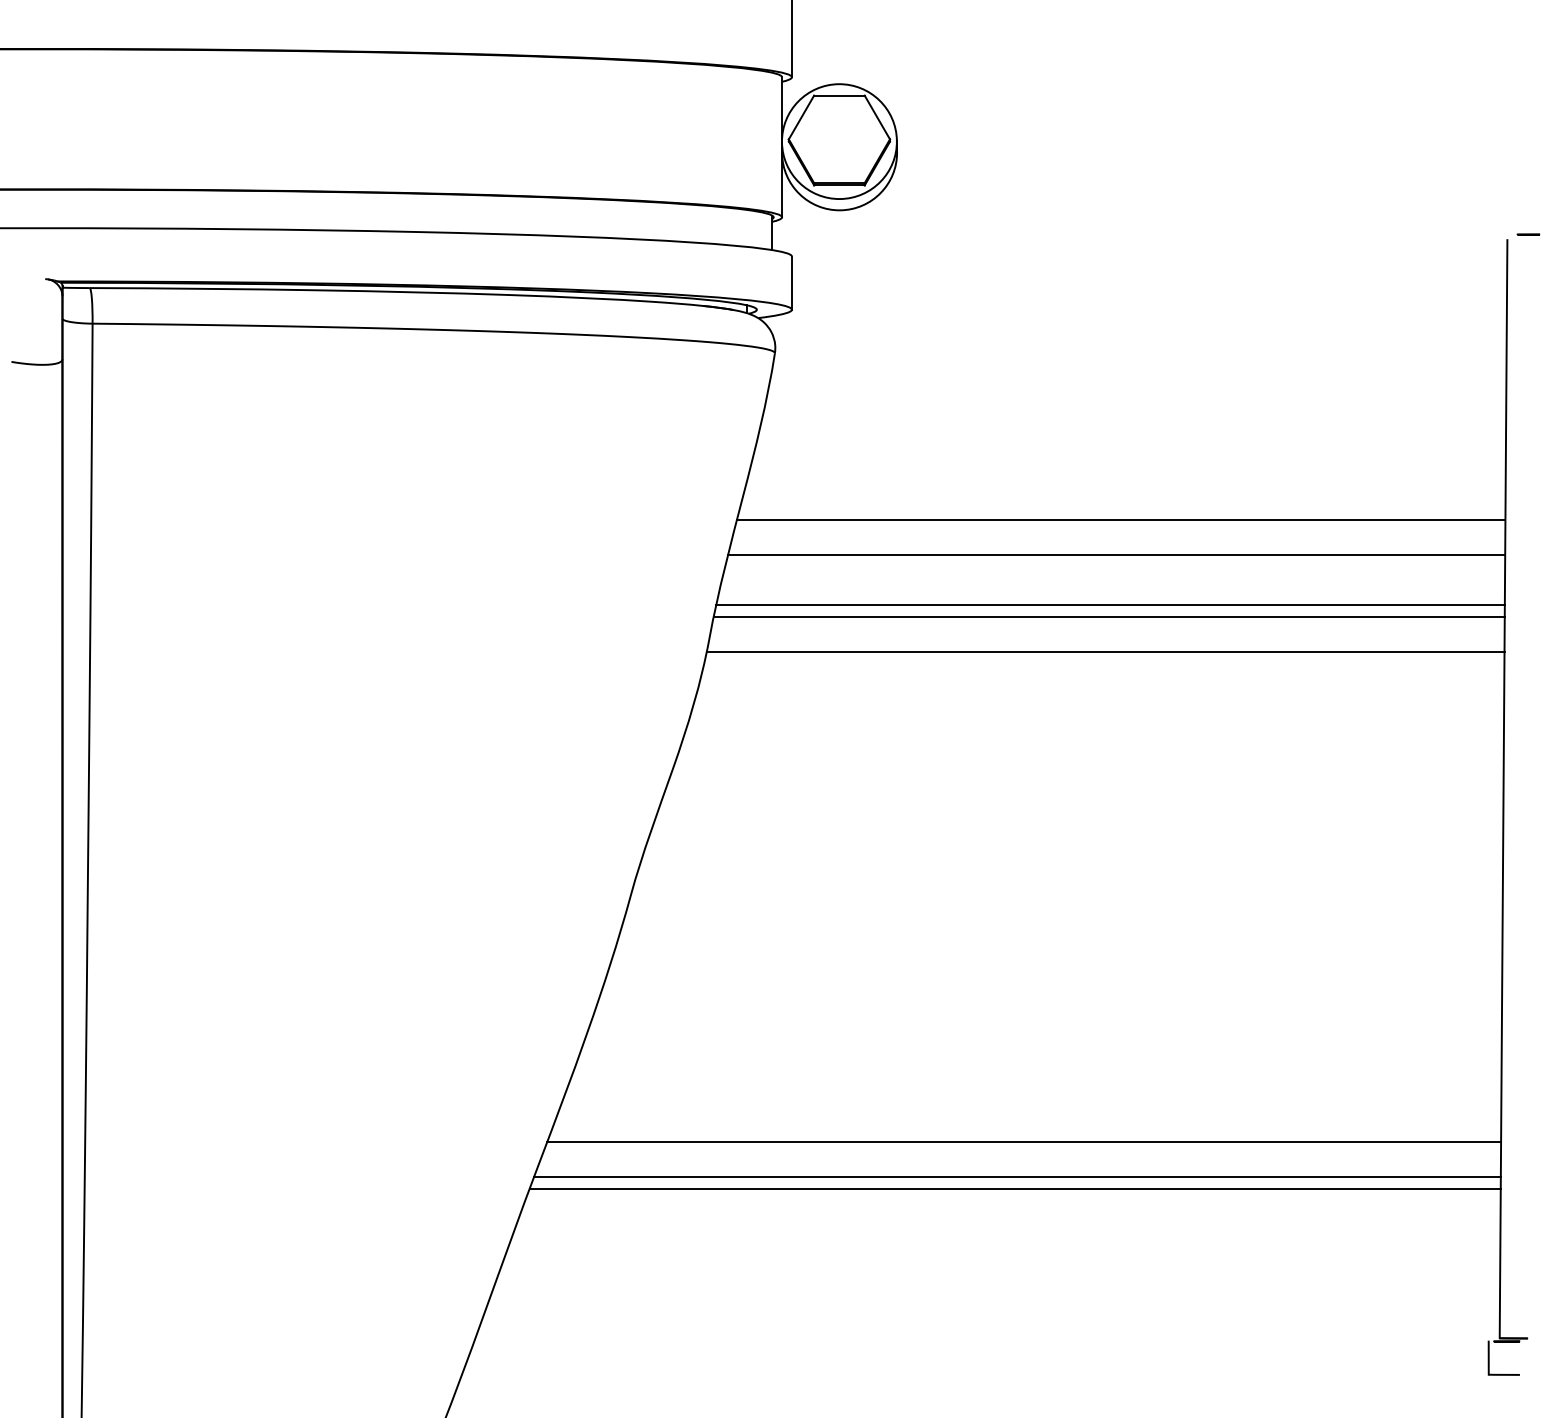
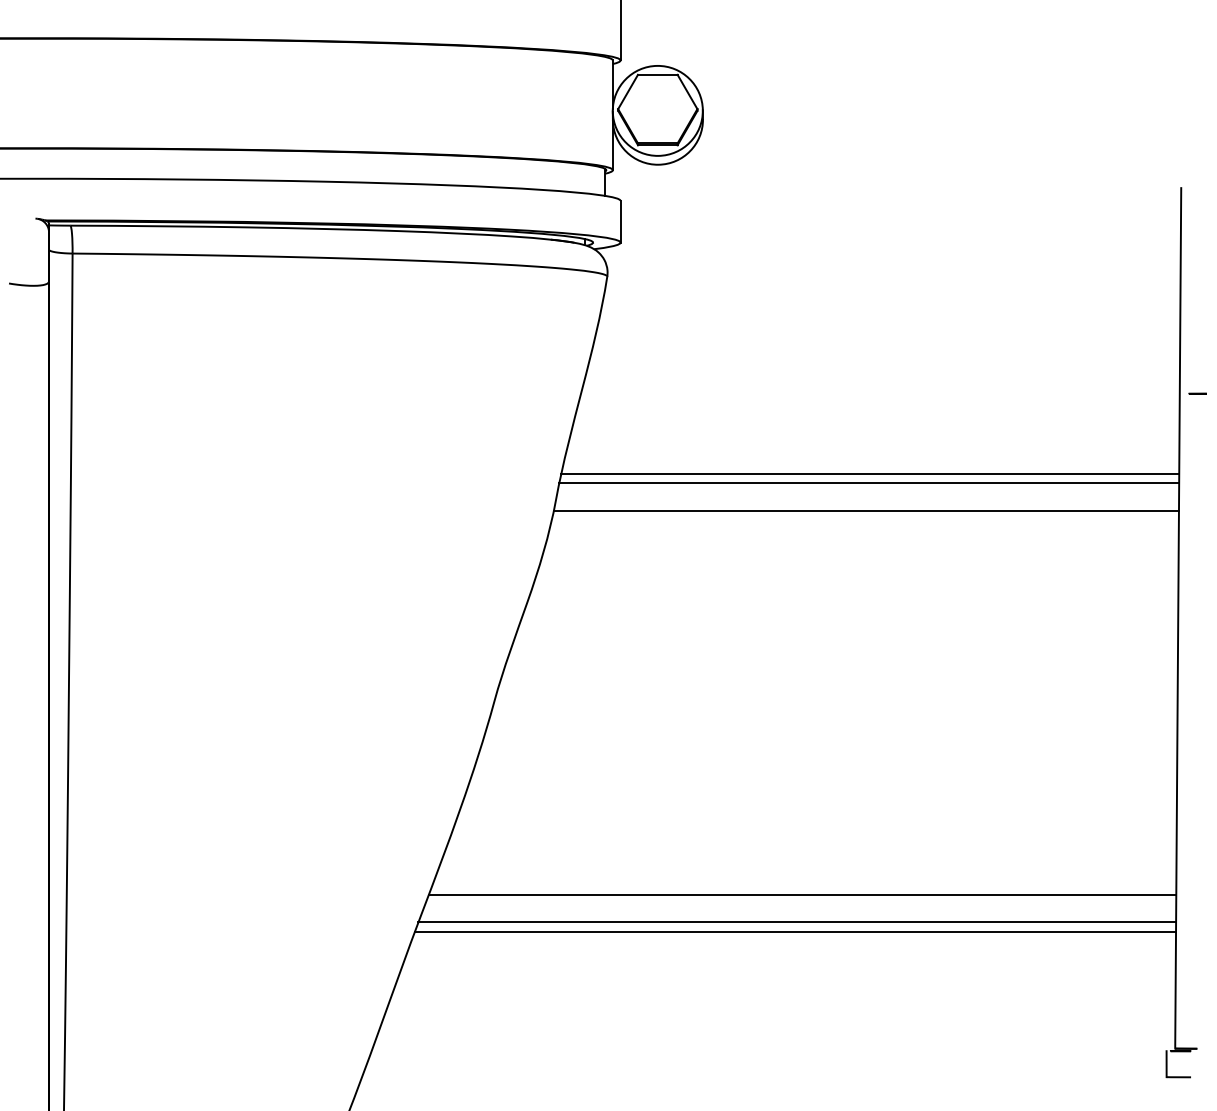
line: (1528, 234) -> (1197, 393), moved
line: (1121, 519) -> (878, 407), removed
line: (1116, 554) -> (874, 434), removed

